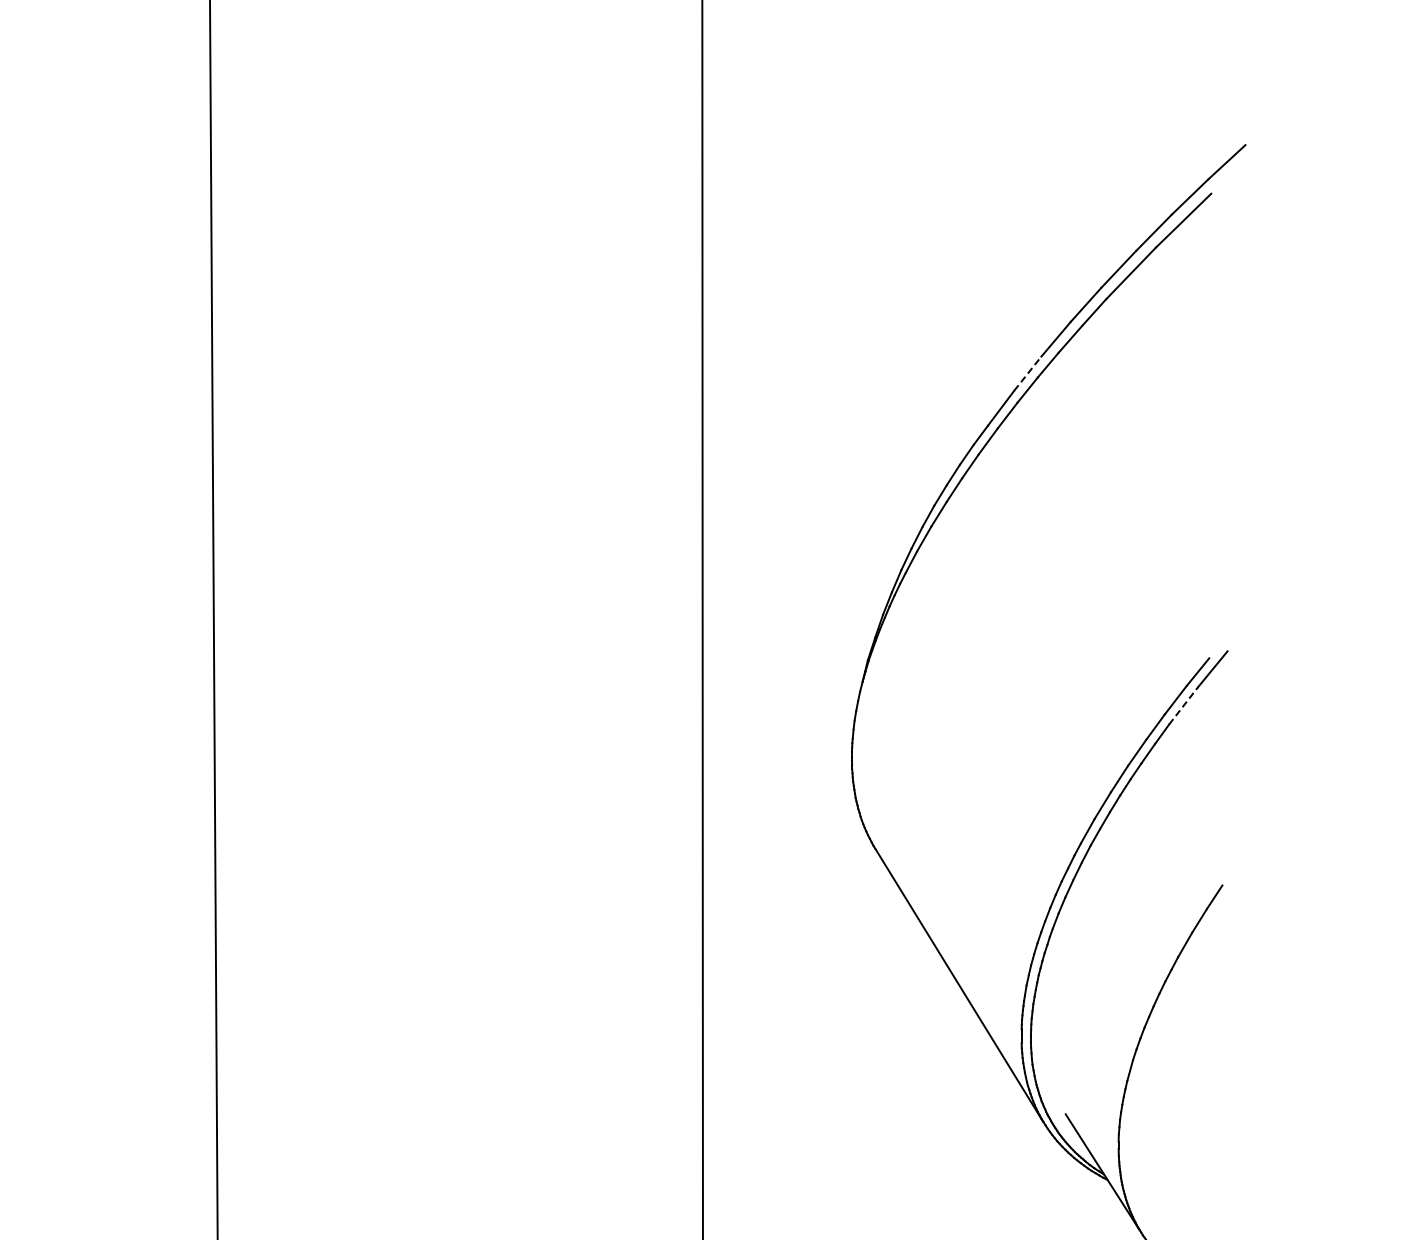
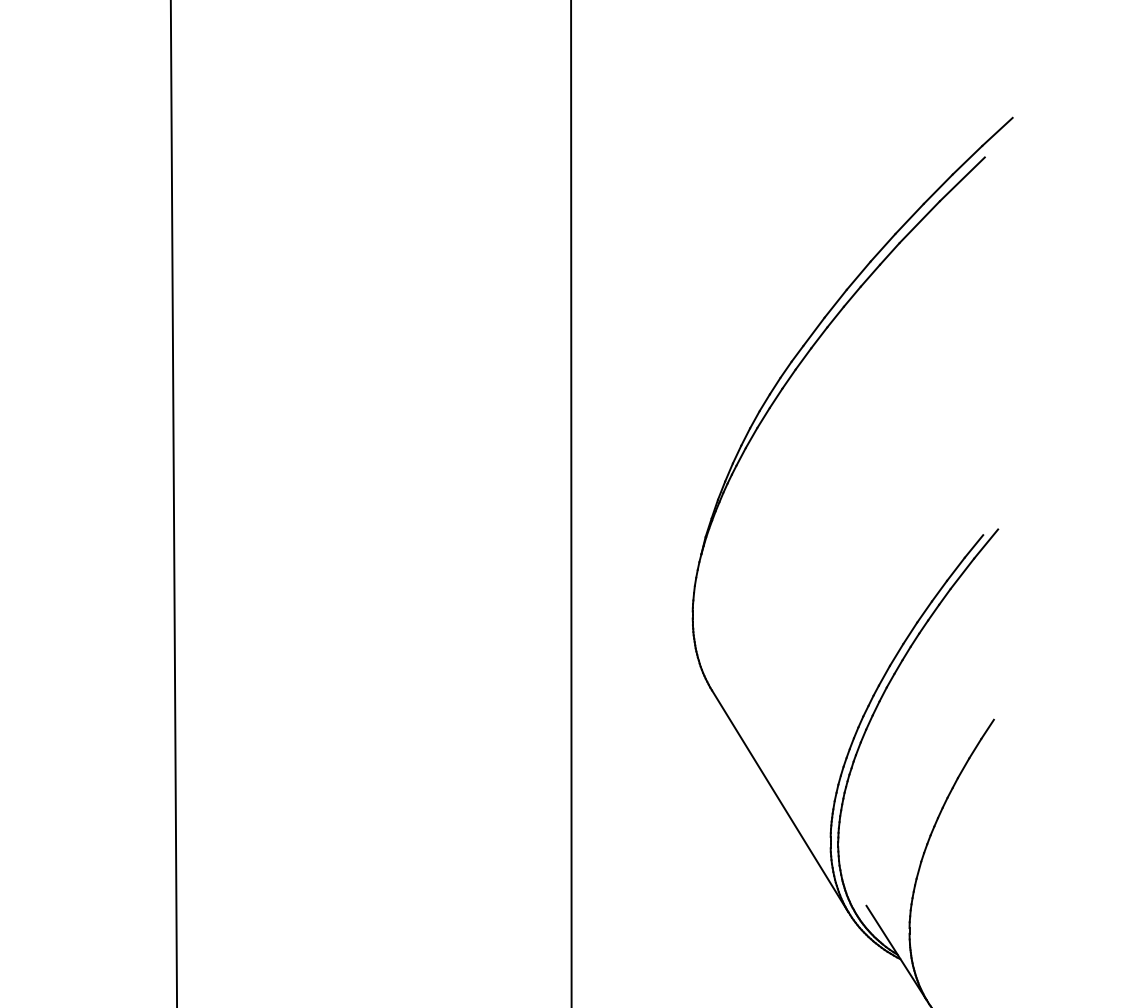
line: (1027, 373) -> (835, 303), dashed -> solid
line: (1183, 705) -> (962, 573), dashed -> solid

